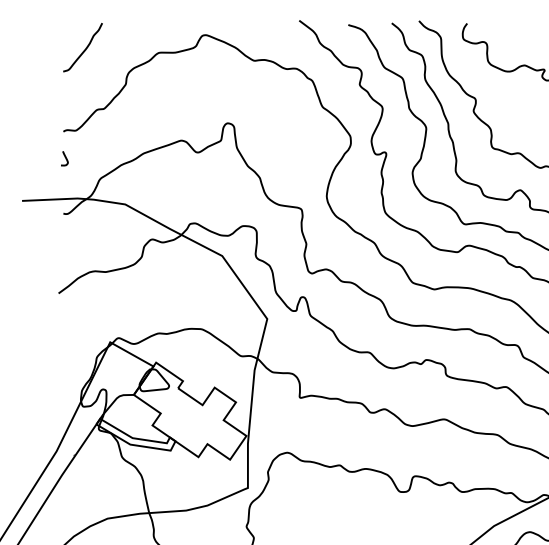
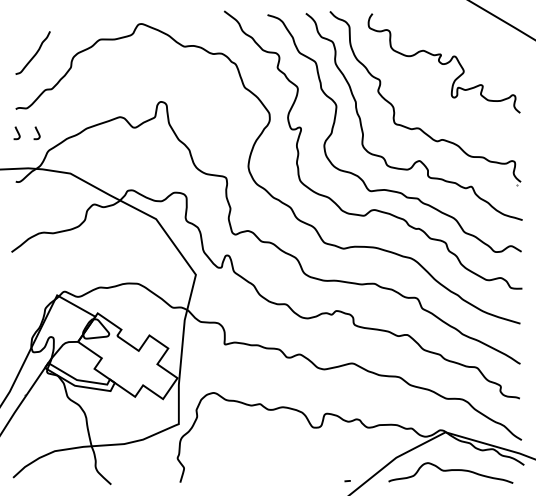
curve: (84, 49) -> (34, 54), moved
curve: (87, 159) -> (37, 133), added

